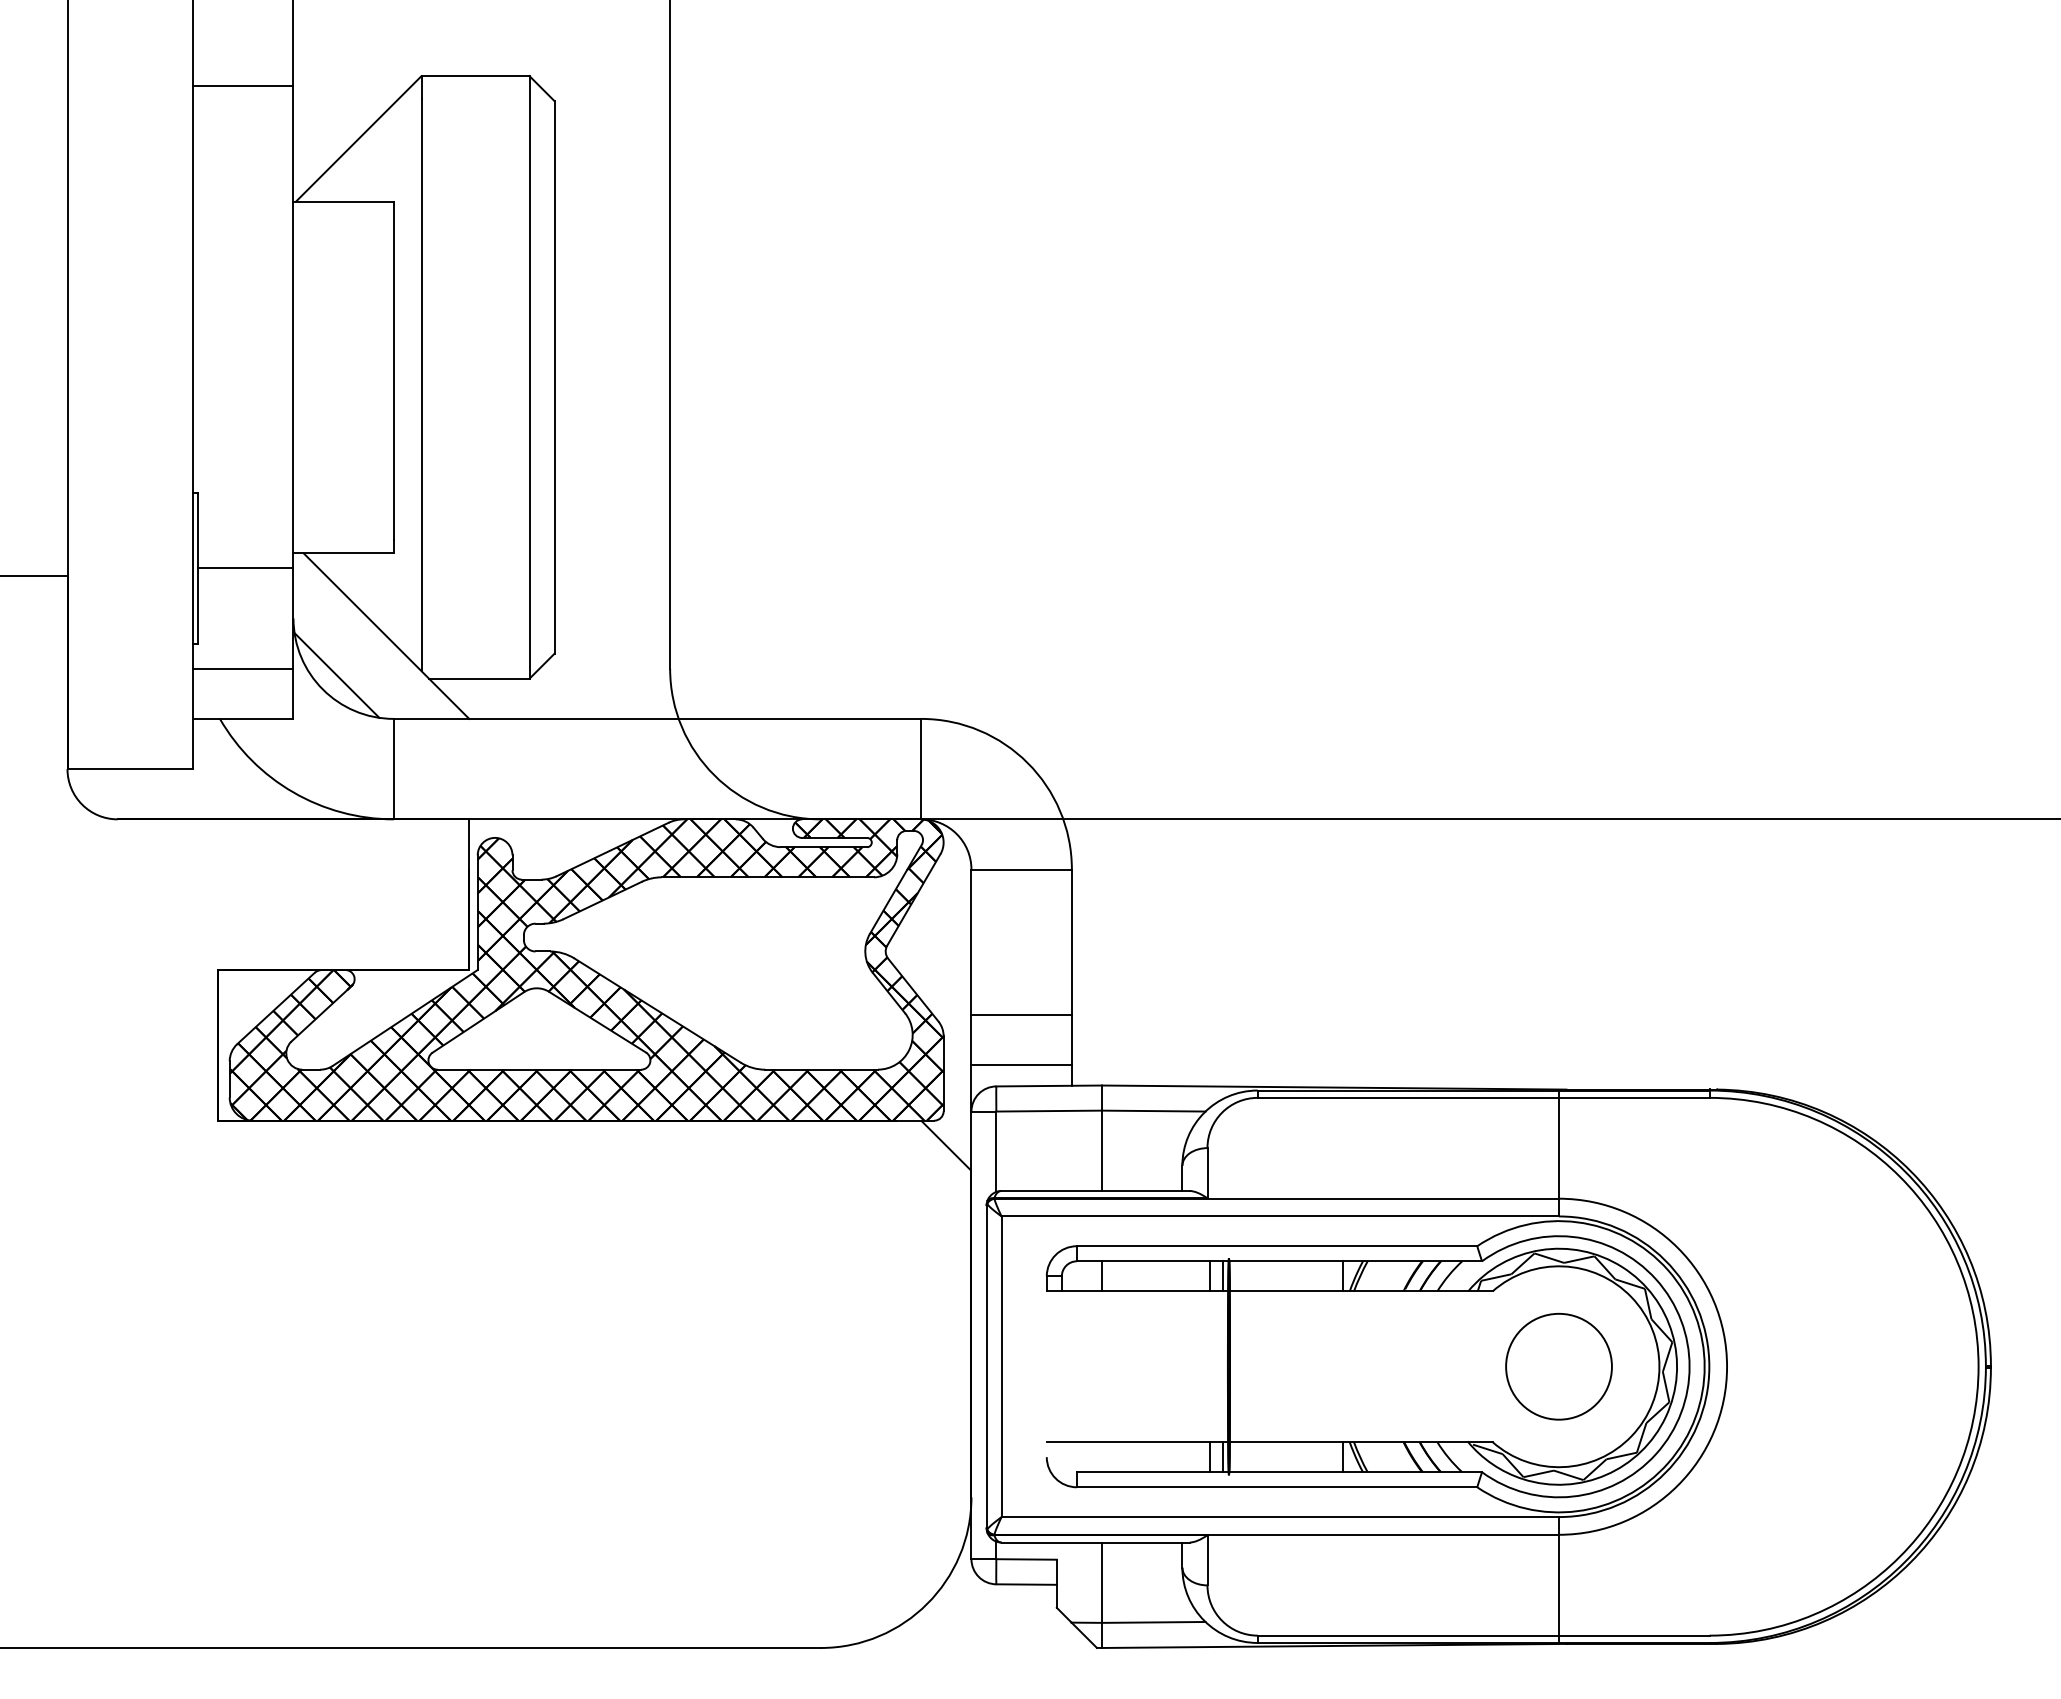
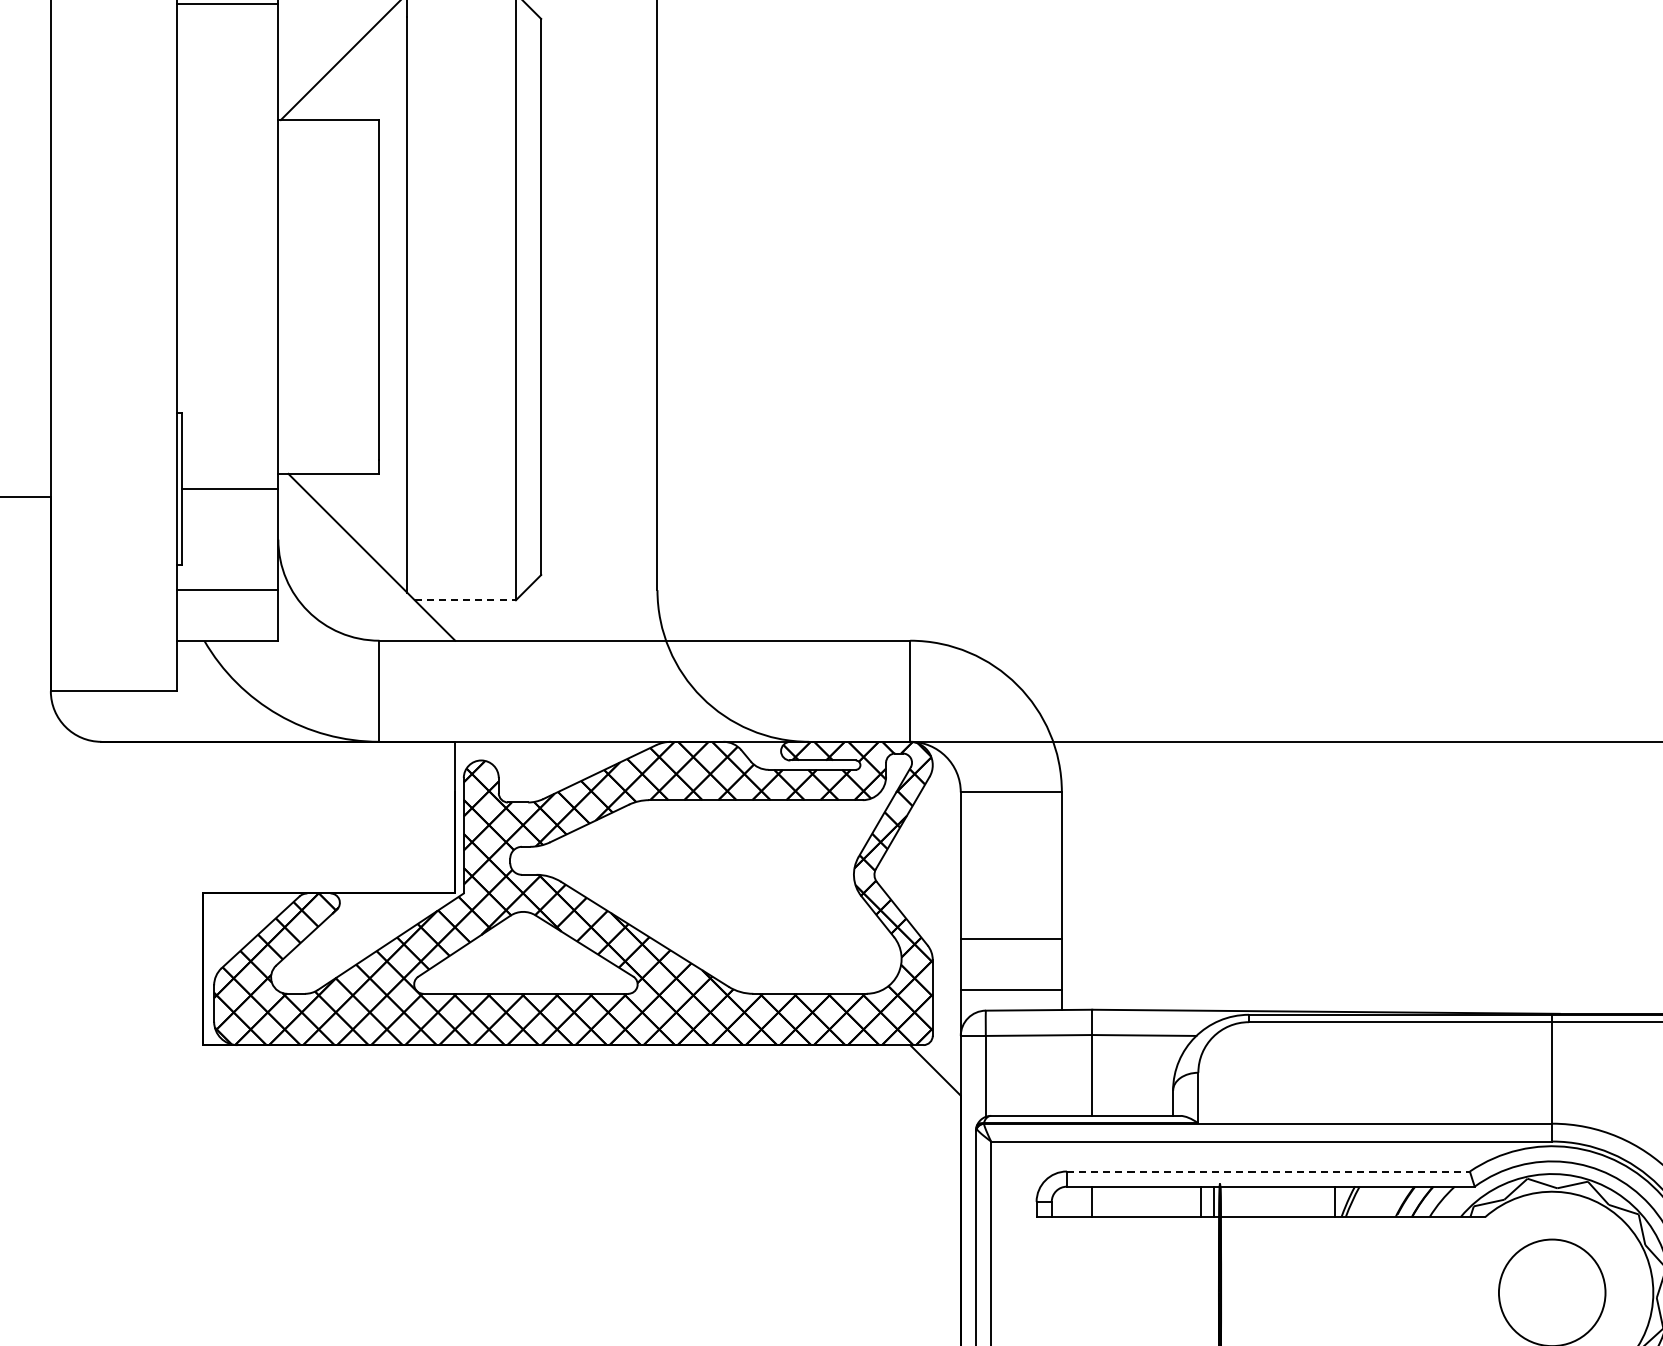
line: (336, 675) -> (321, 597), removed
line: (479, 678) -> (465, 600), solid -> dashed
line: (1277, 1246) -> (1268, 1171), solid -> dashed

